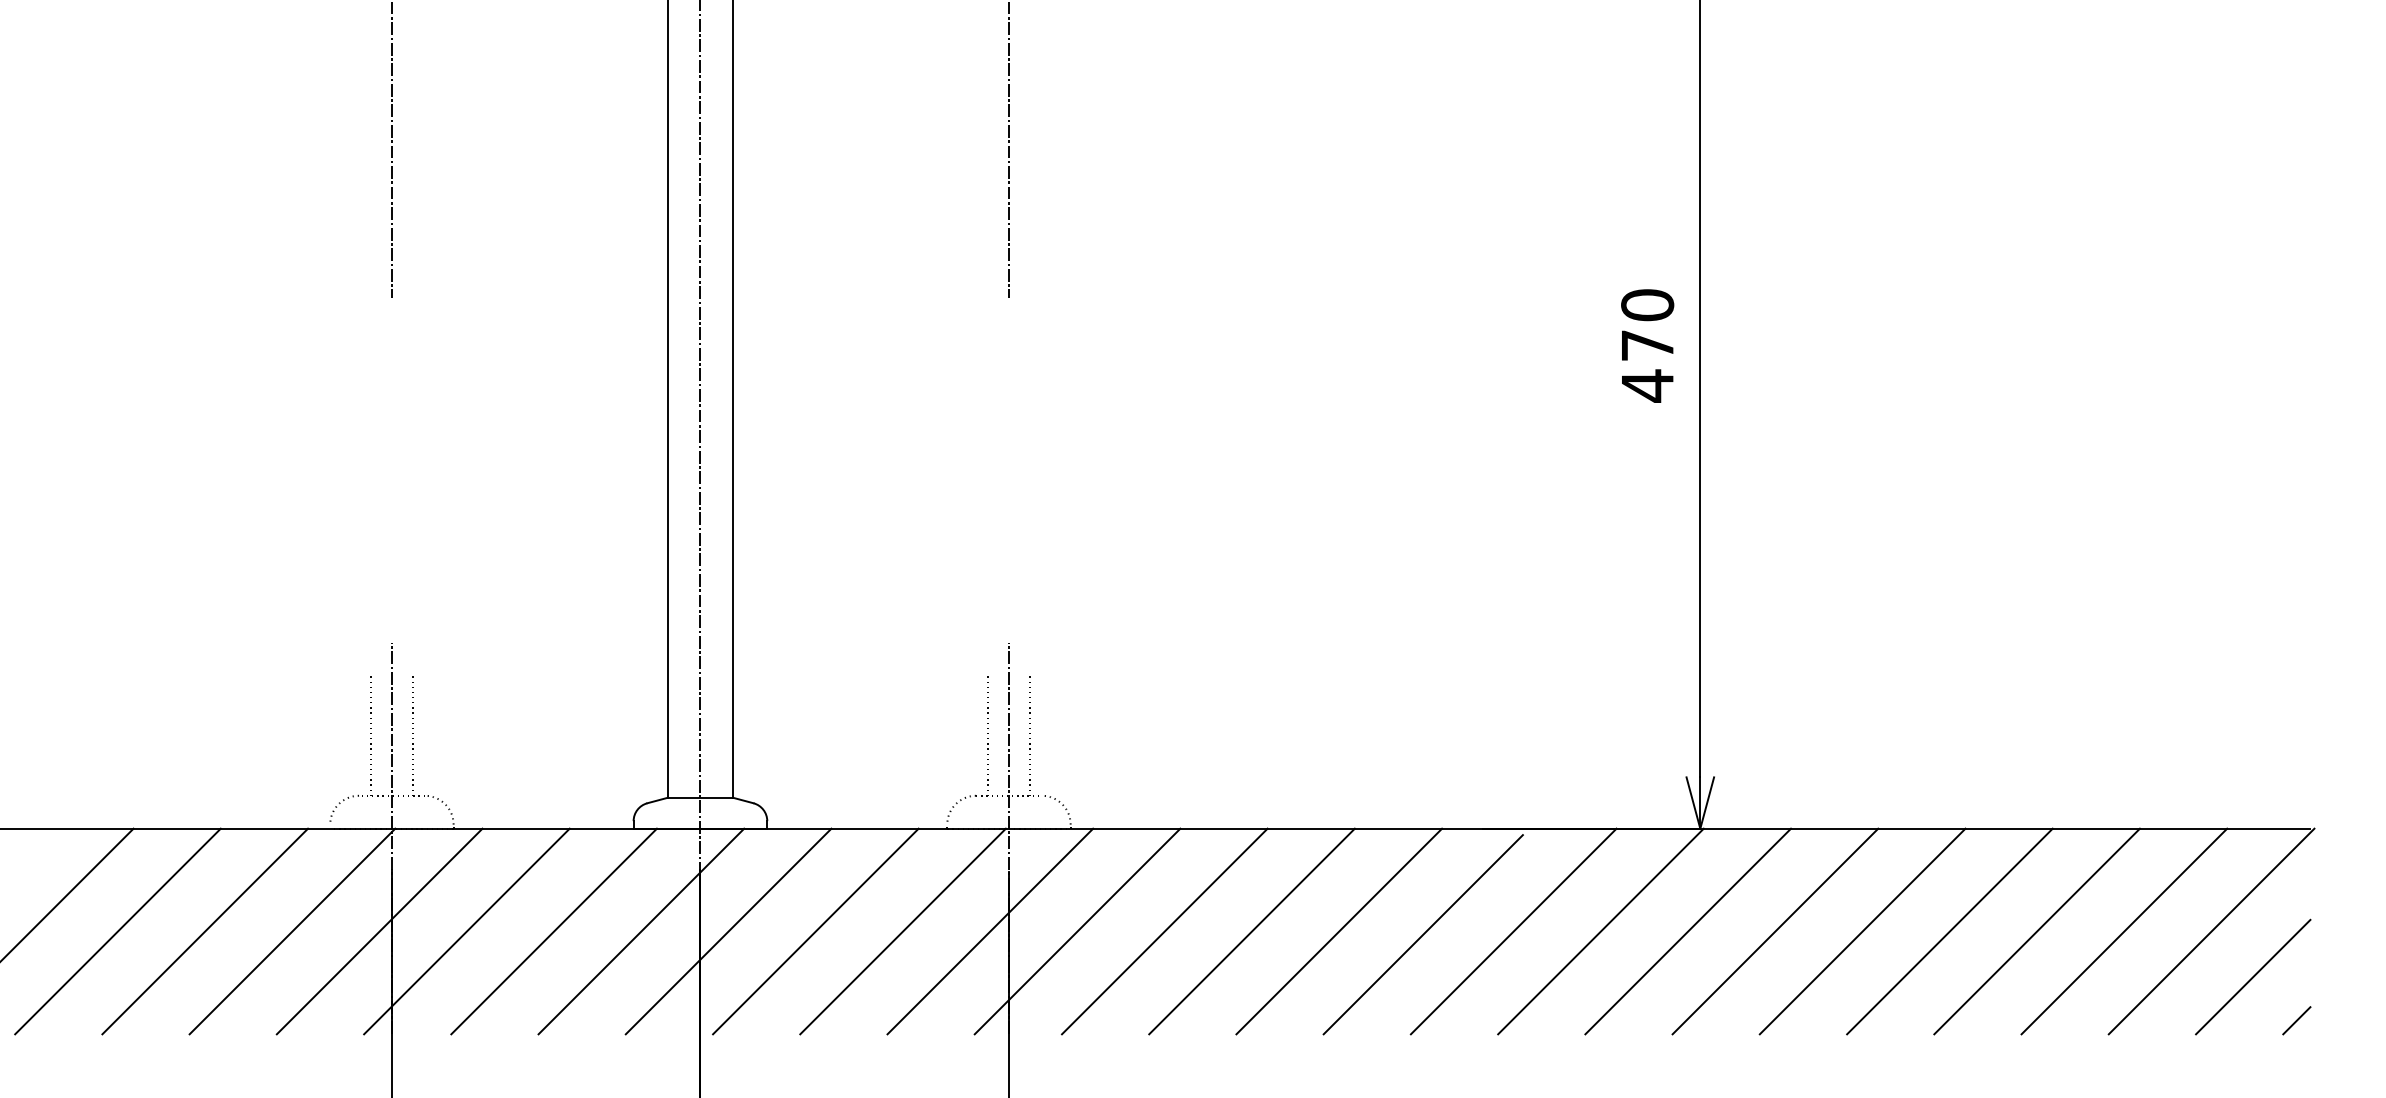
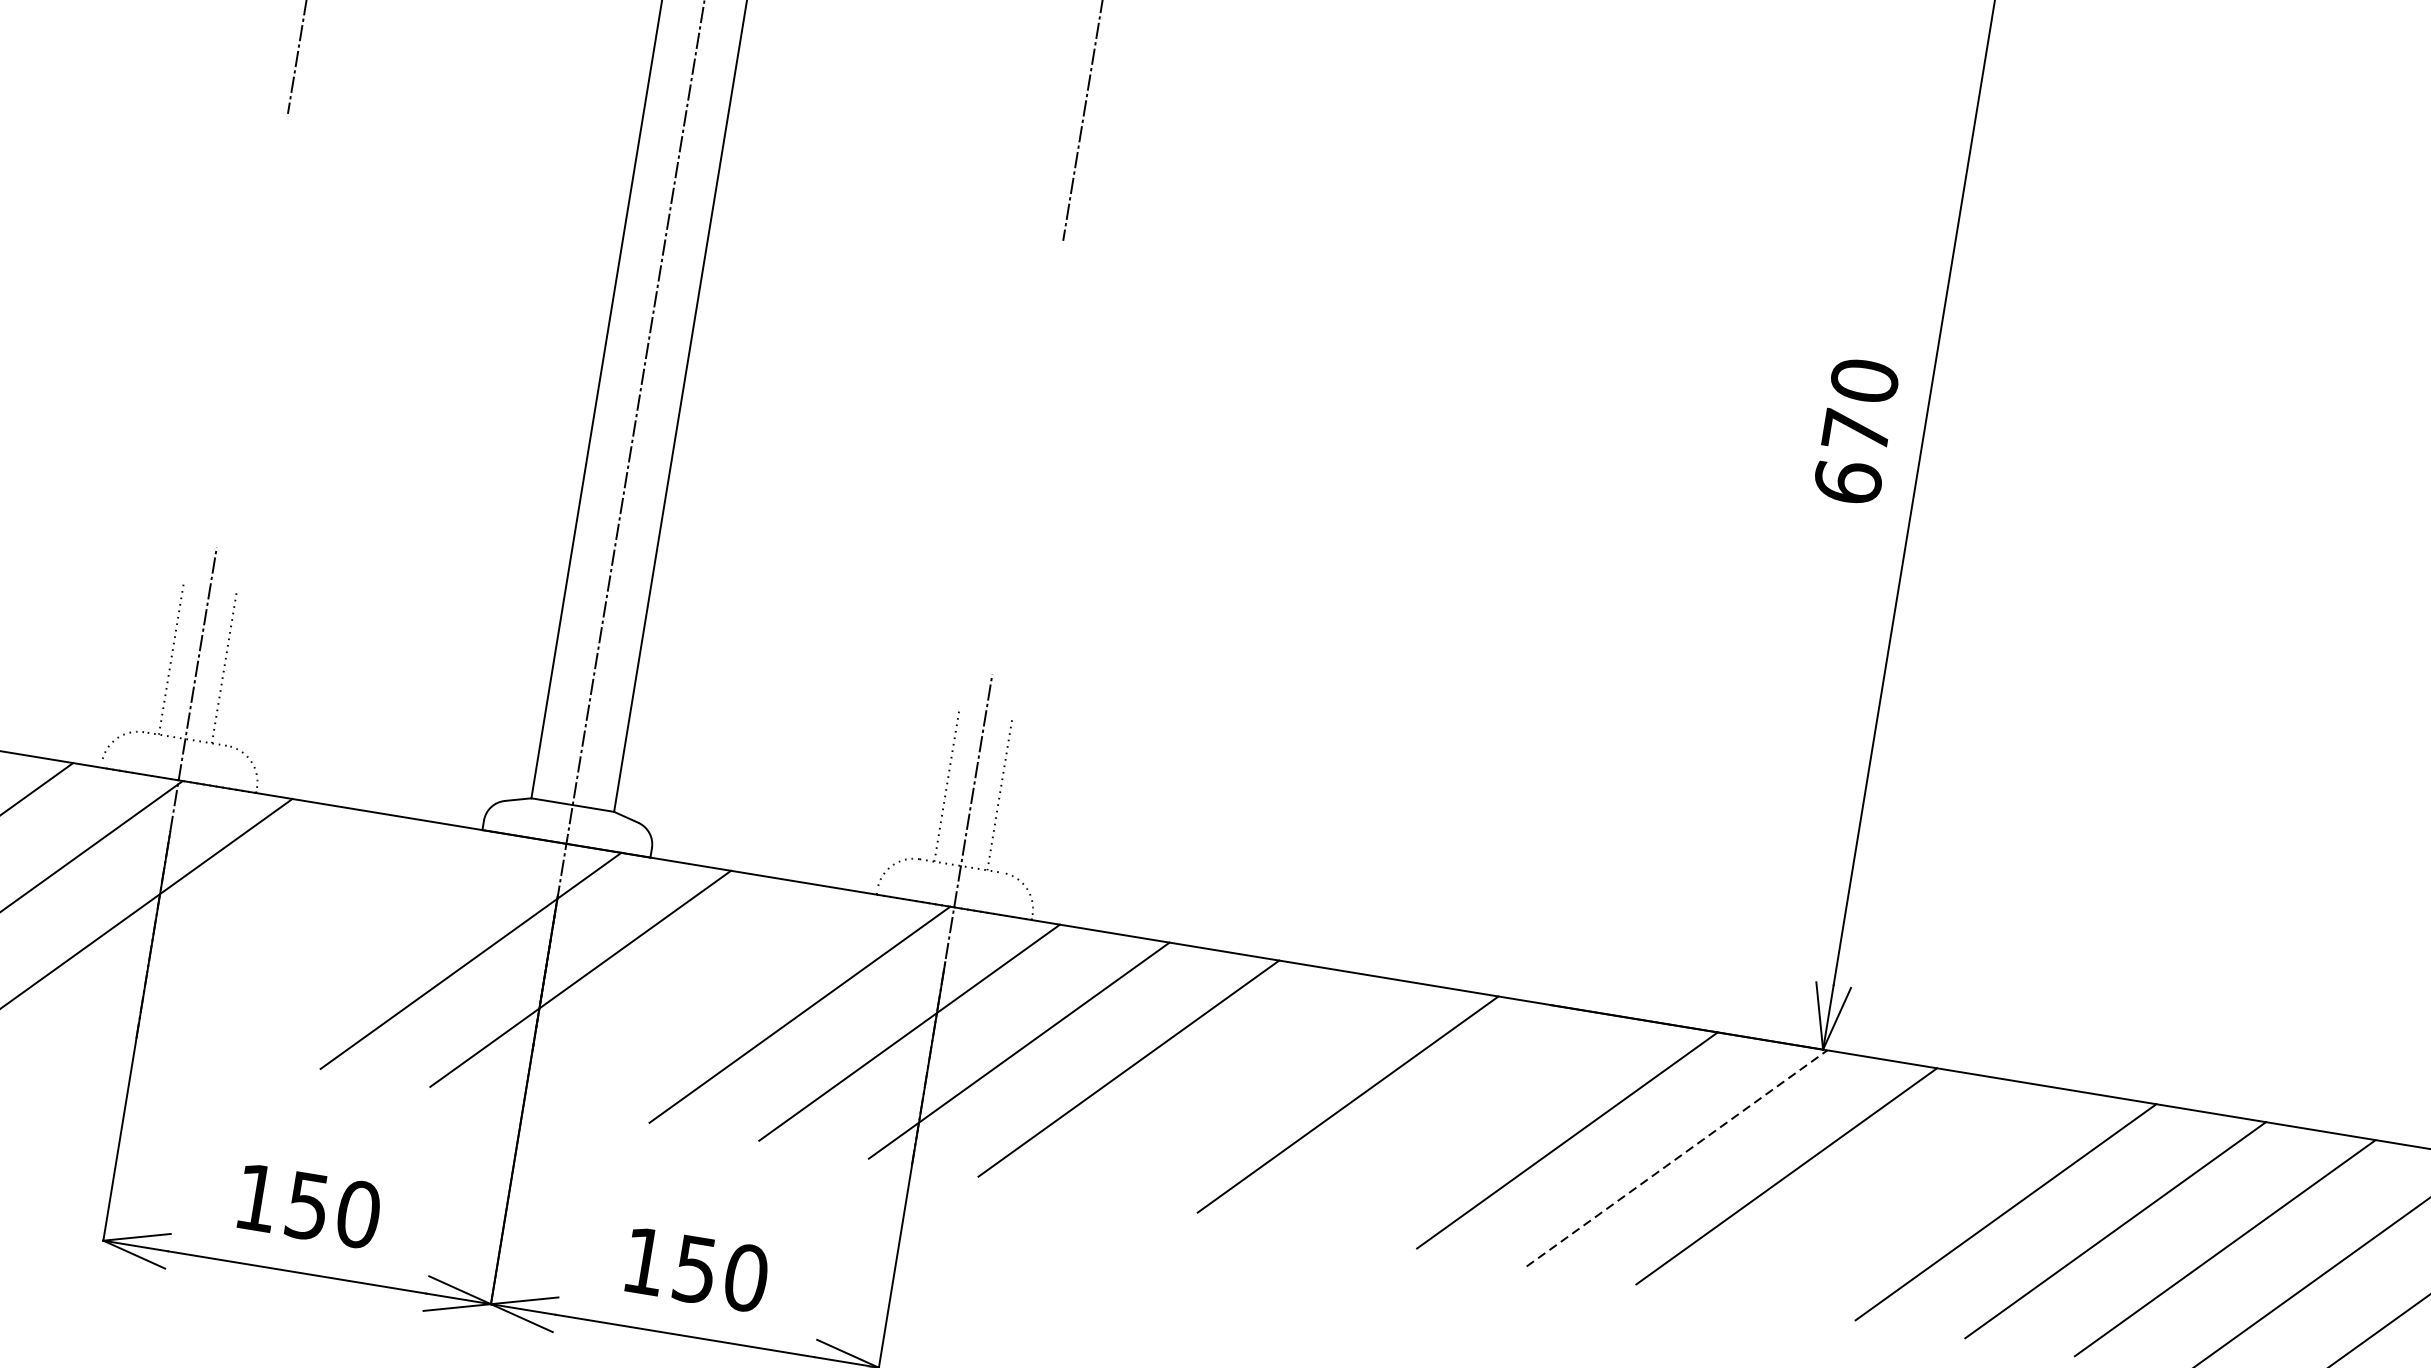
text: (1647, 385) -> (1847, 481), 470 -> 670
line: (466, 931) -> (251, 924), removed
line: (553, 931) -> (360, 942), removed
line: (815, 931) -> (689, 996), removed
line: (1251, 931) -> (1237, 1086), removed
line: (1601, 931) -> (1677, 1158), solid -> dashed
line: (1775, 931) -> (1896, 1194), removed
line: (1422, 934) -> (1452, 1125), removed

